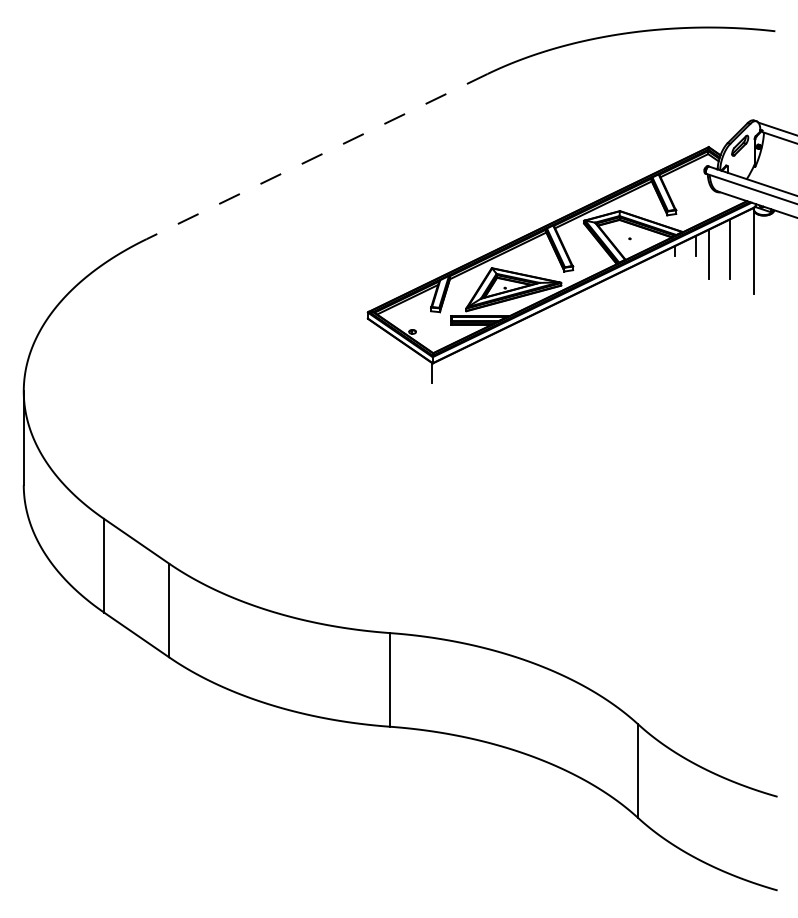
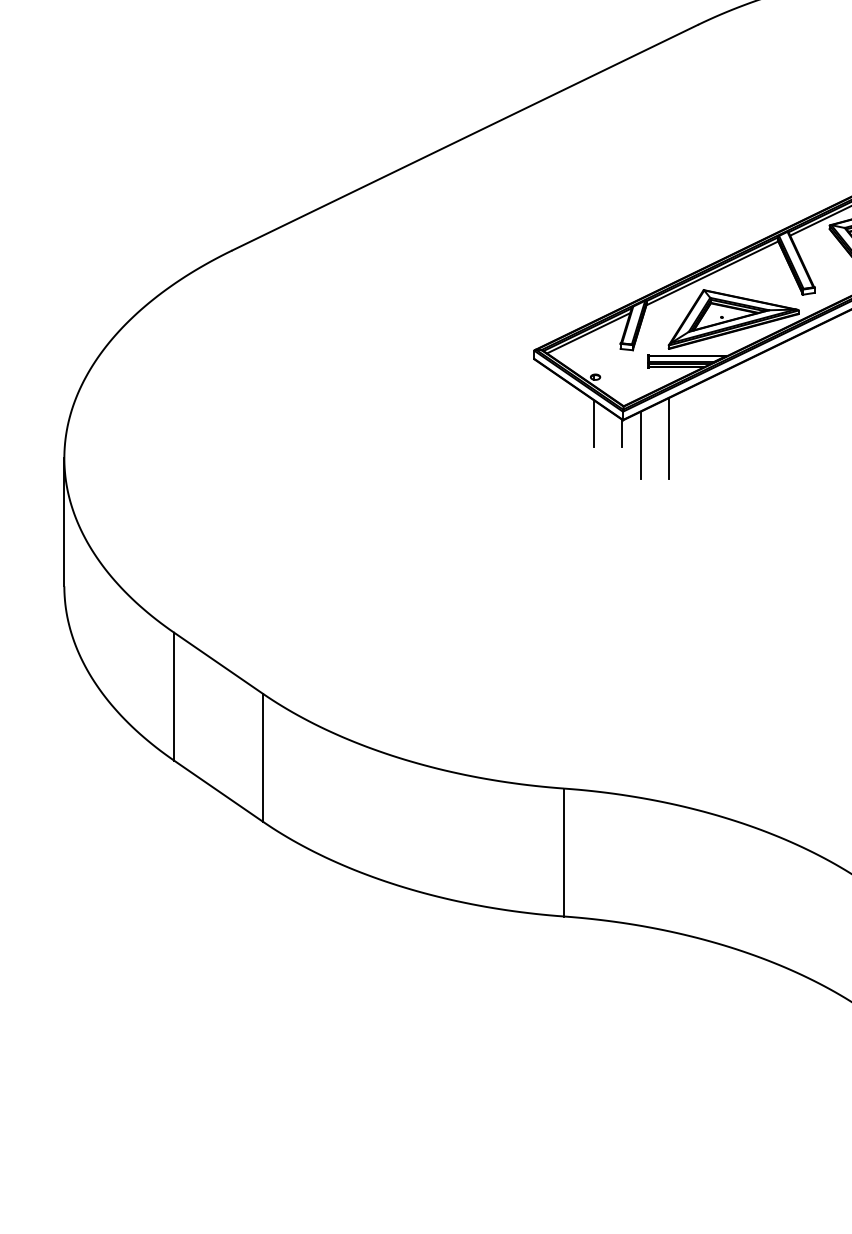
line: (316, 156) -> (464, 137), dashed -> solid
line: (411, 366) -> (593, 424), added
line: (466, 376) -> (669, 438), added
line: (445, 381) -> (640, 444), added

